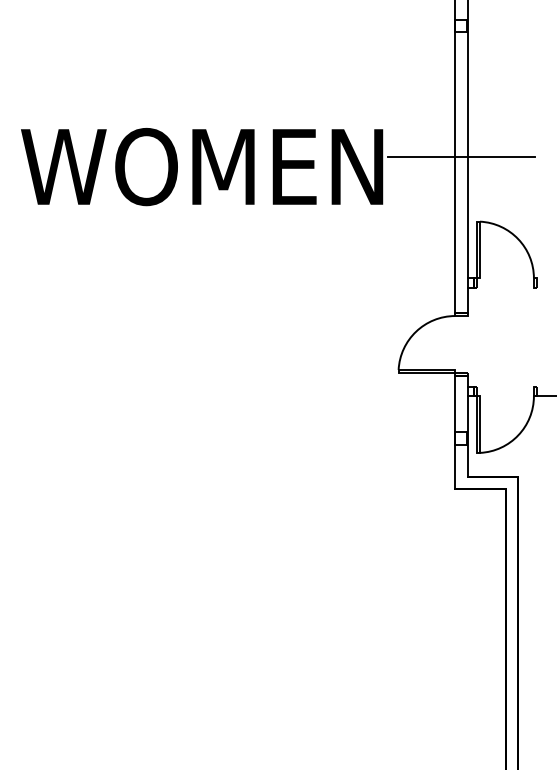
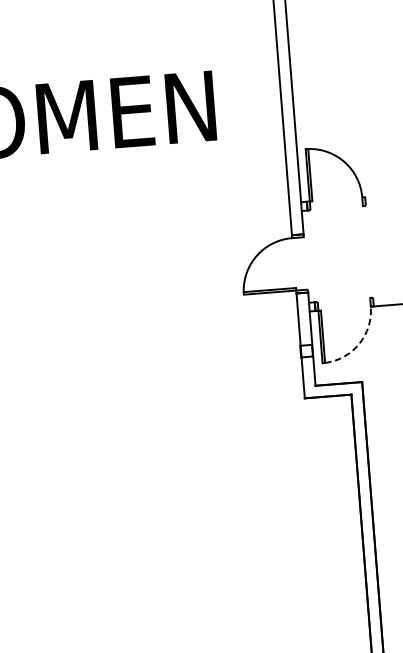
line: (461, 156) -> (286, 90), removed
arc: (518, 435) -> (359, 344), solid -> dashed

